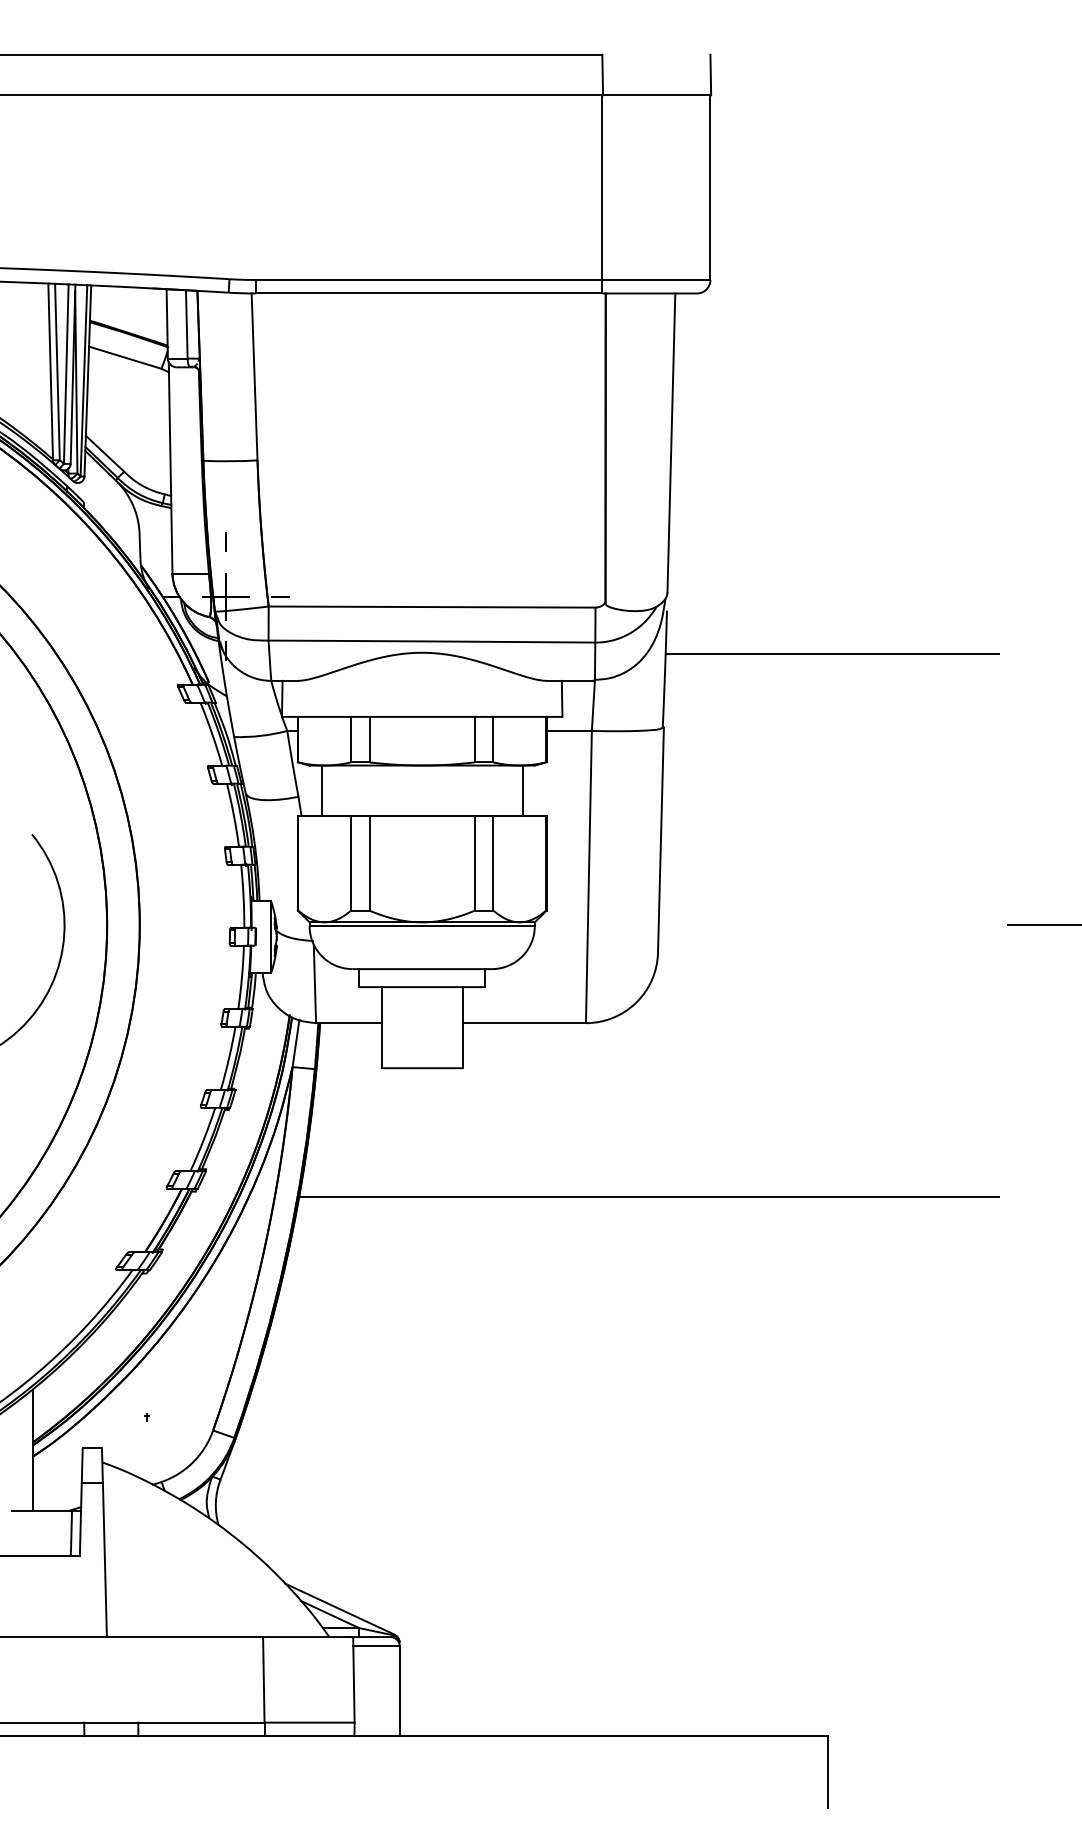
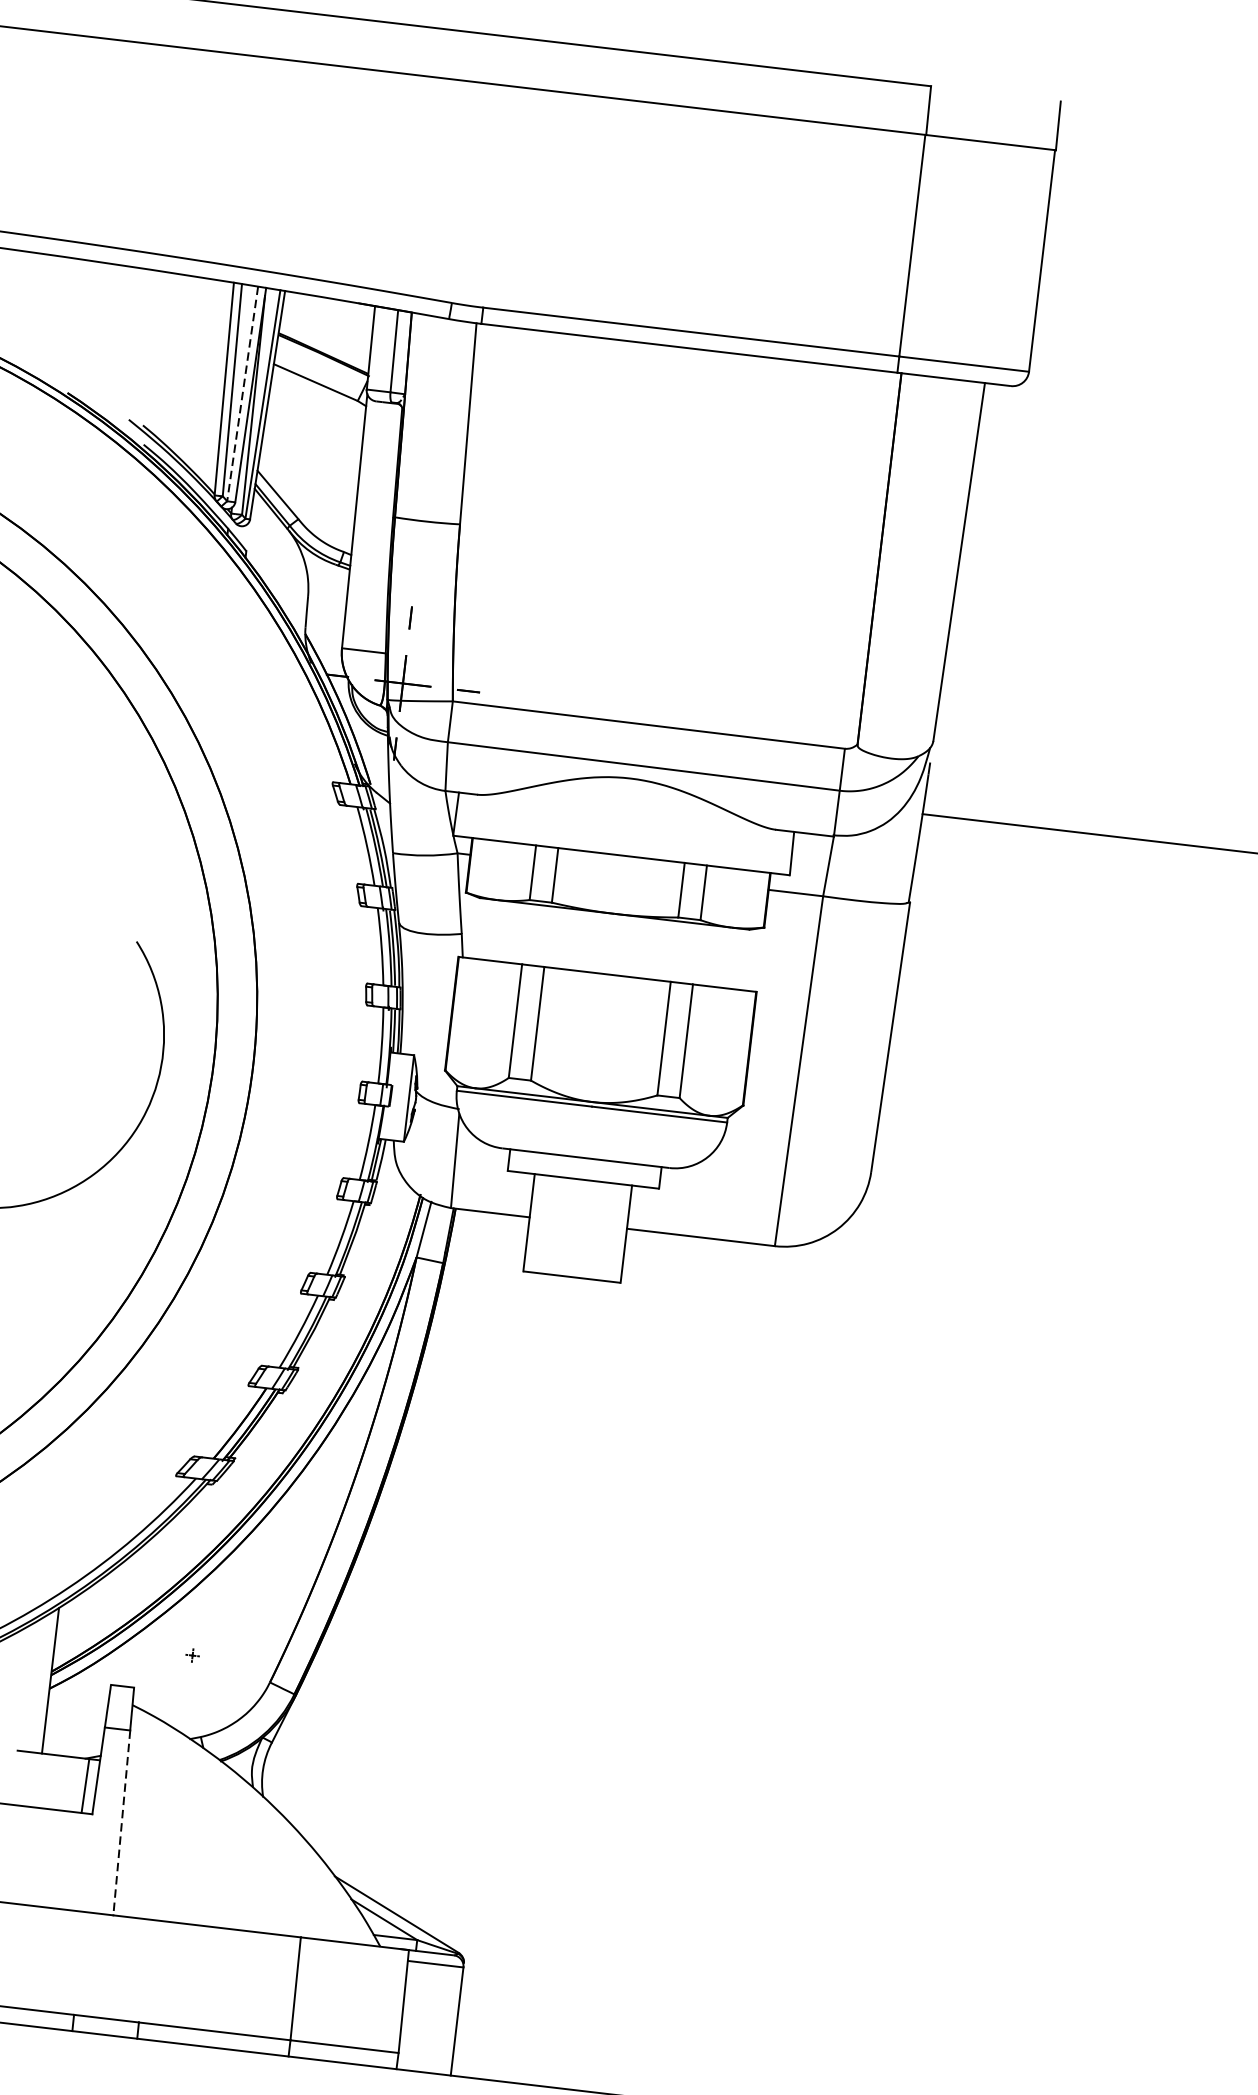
line: (66, 374) -> (242, 394), solid -> dashed
line: (321, 790) -> (490, 929), removed
line: (522, 790) -> (731, 957), removed
line: (648, 1197) -> (825, 1464), removed
line: (104, 1560) -> (121, 1823), solid -> dashed

